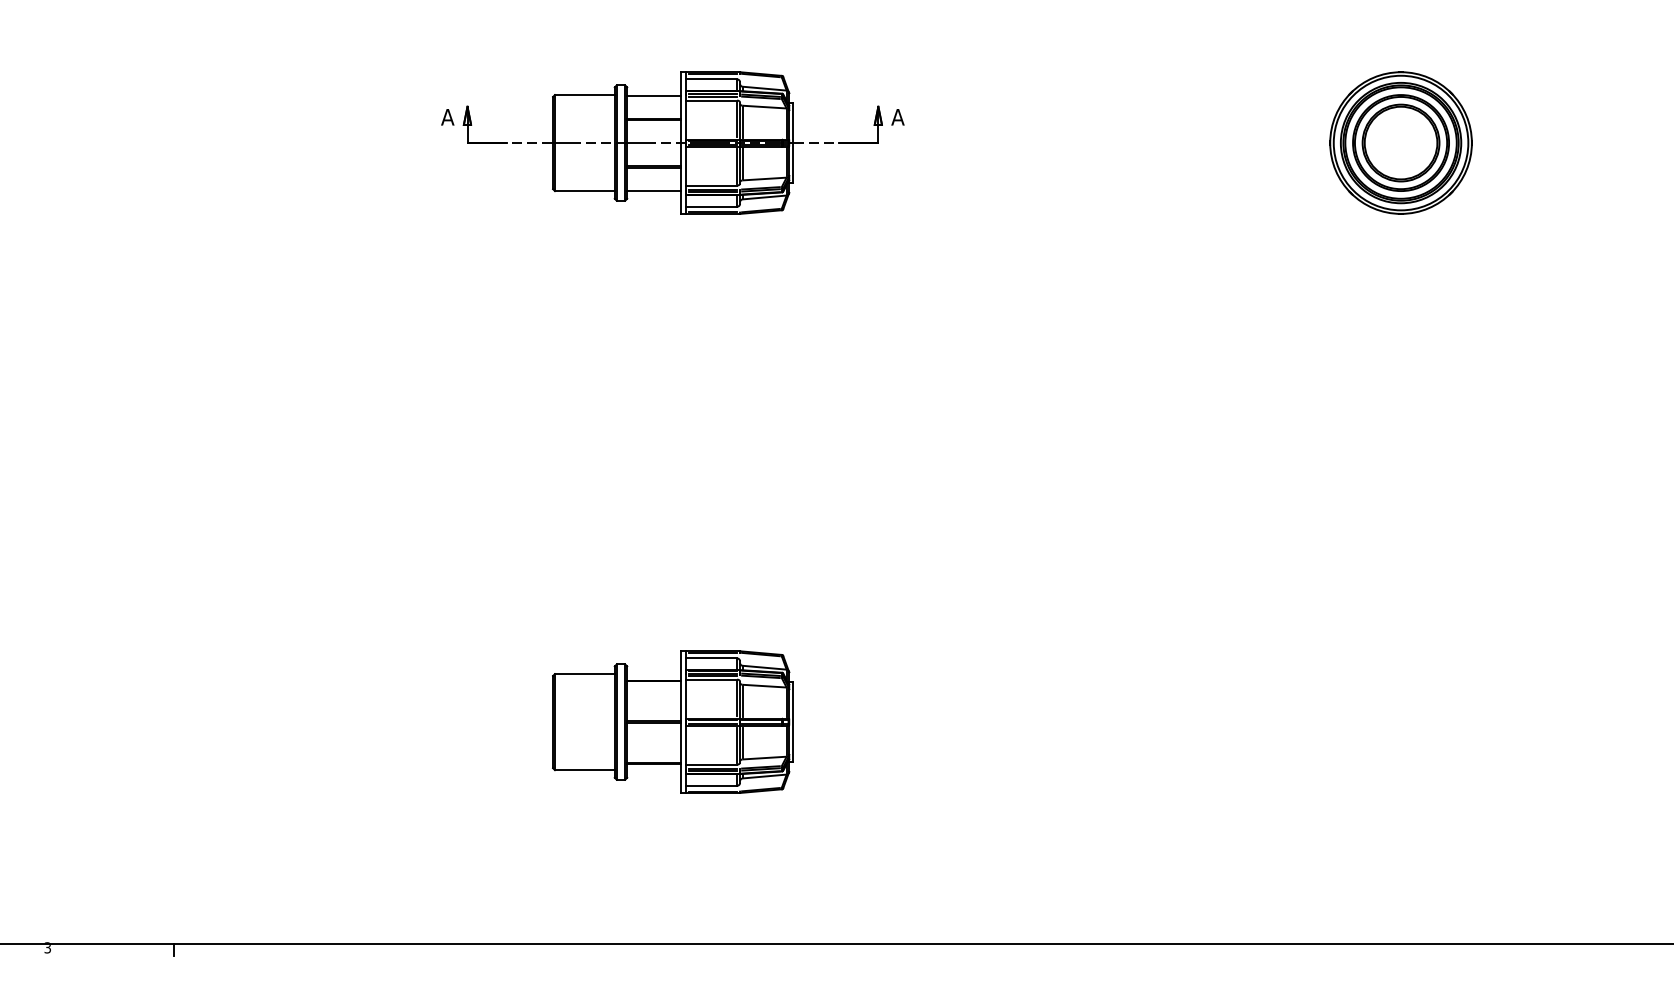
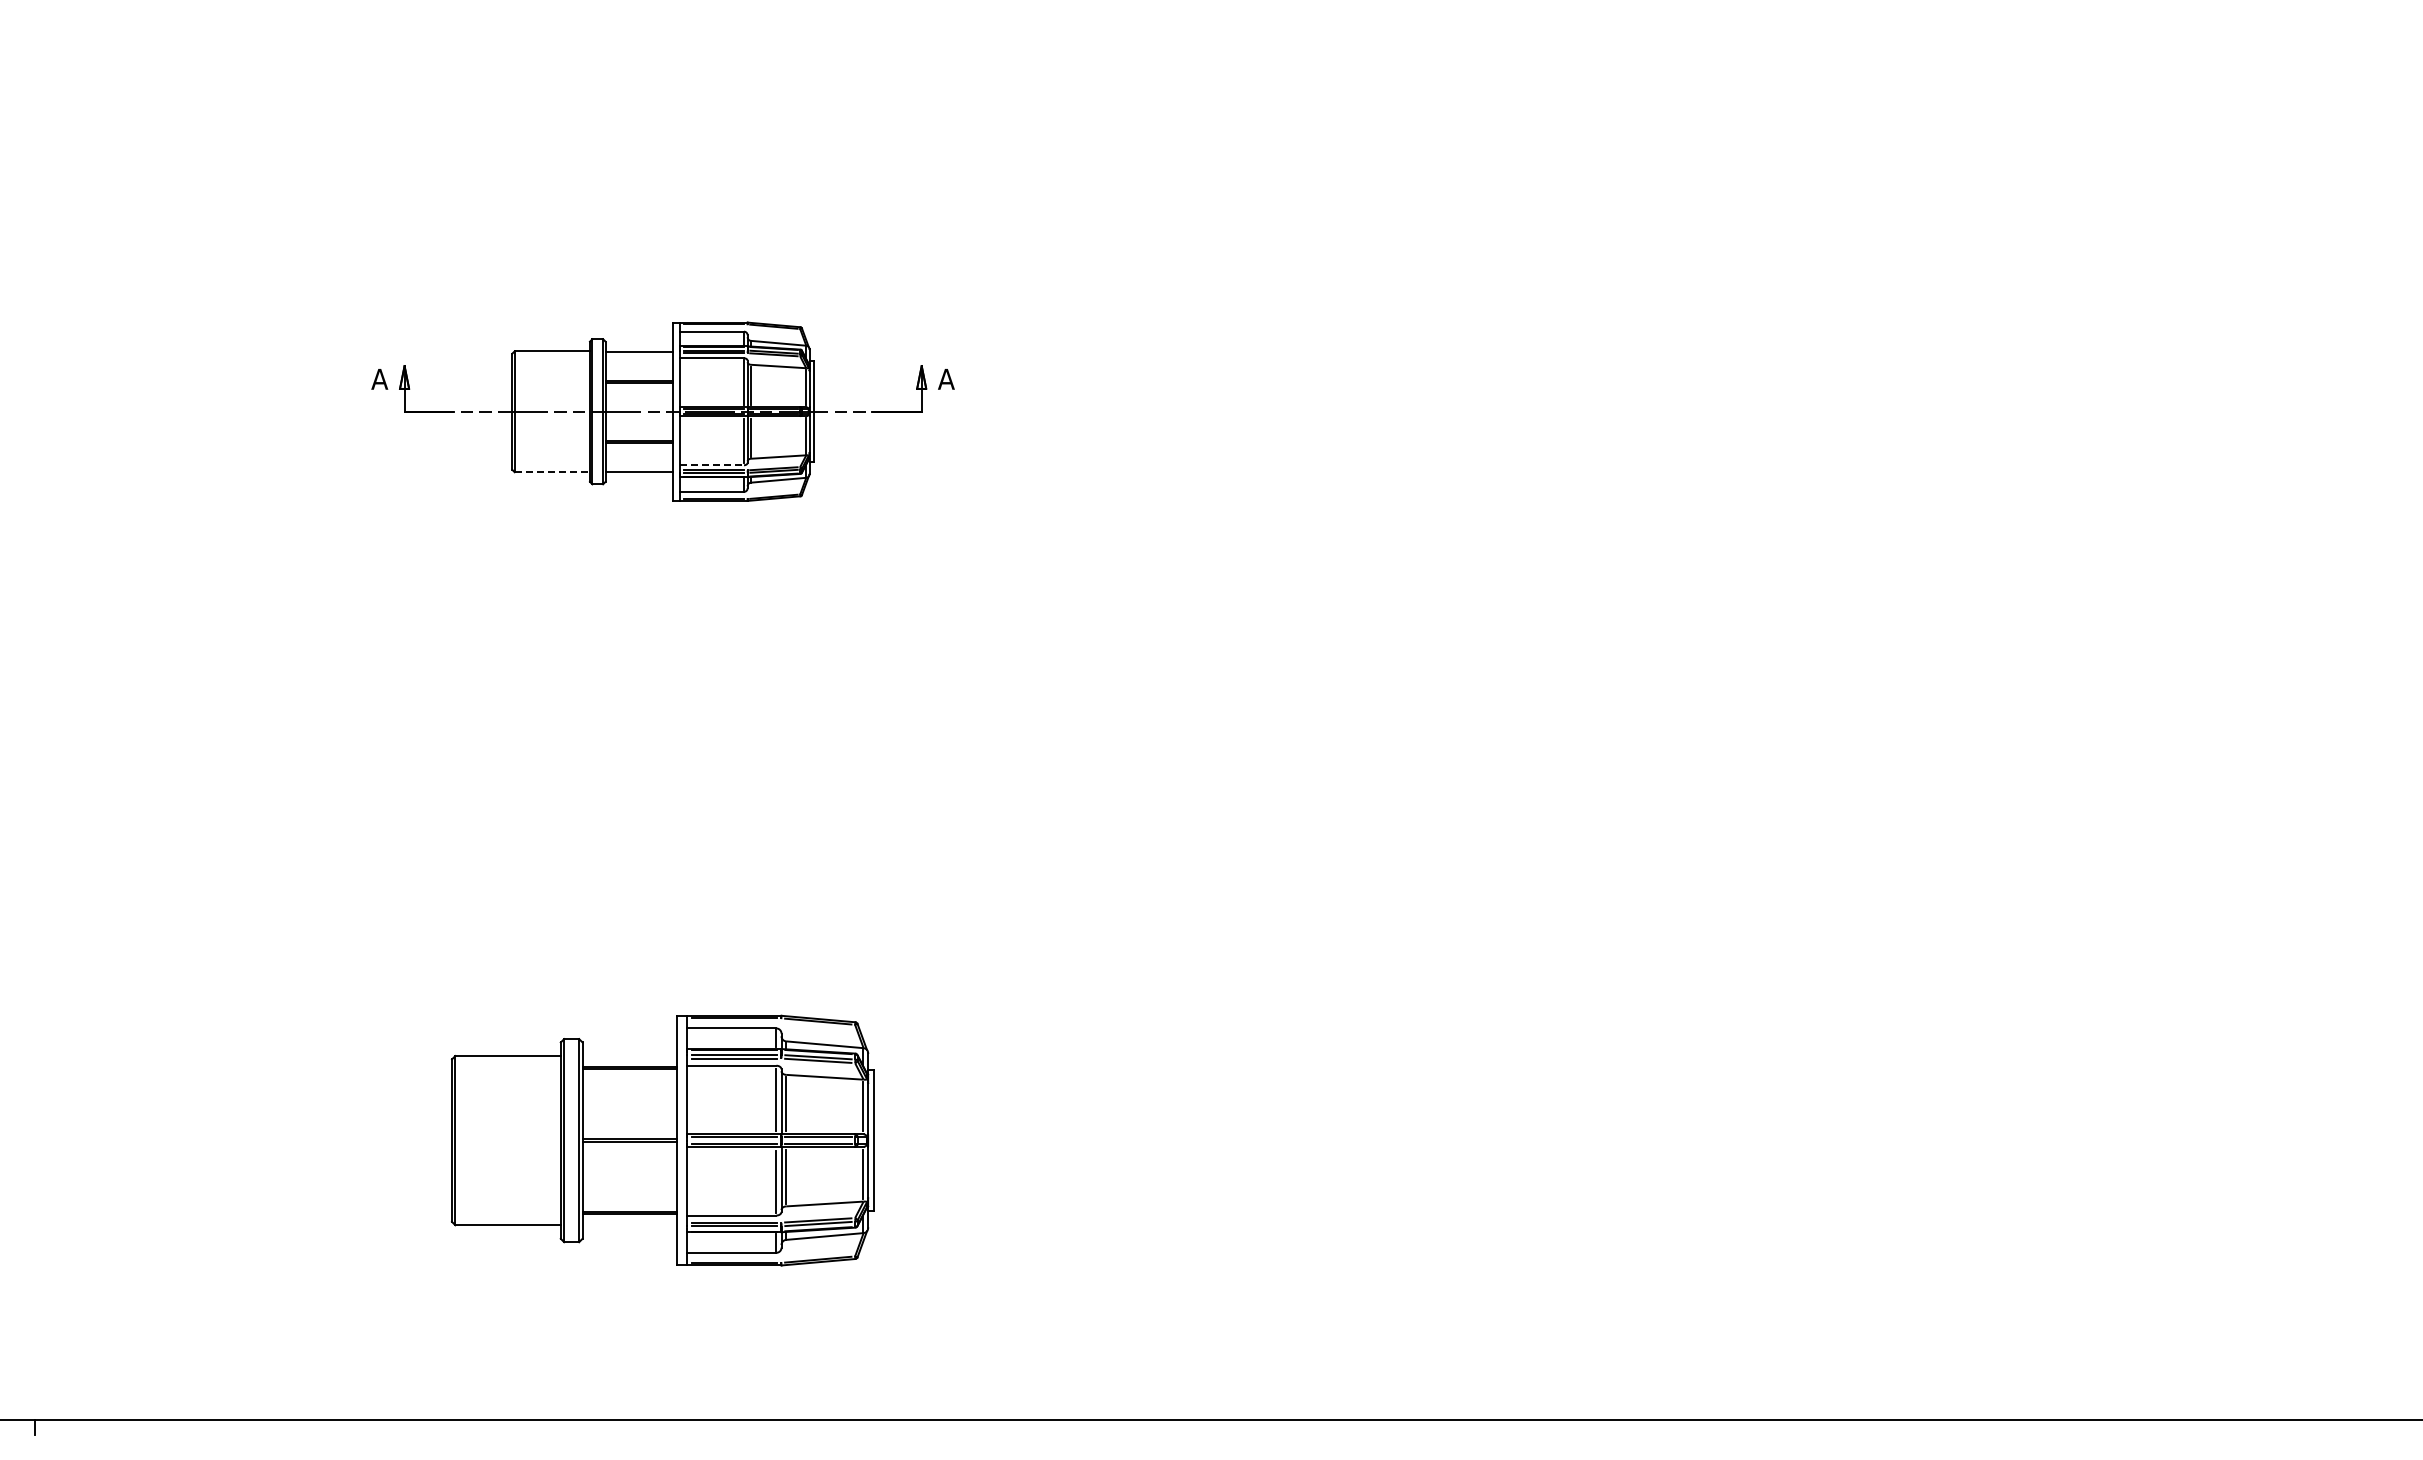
part: (1400, 142) -> (1579, 411), removed
line: (712, 185) -> (712, 465), solid -> dashed
line: (585, 191) -> (552, 472), solid -> dashed
part: (672, 722) -> (662, 1140), size x1.4

